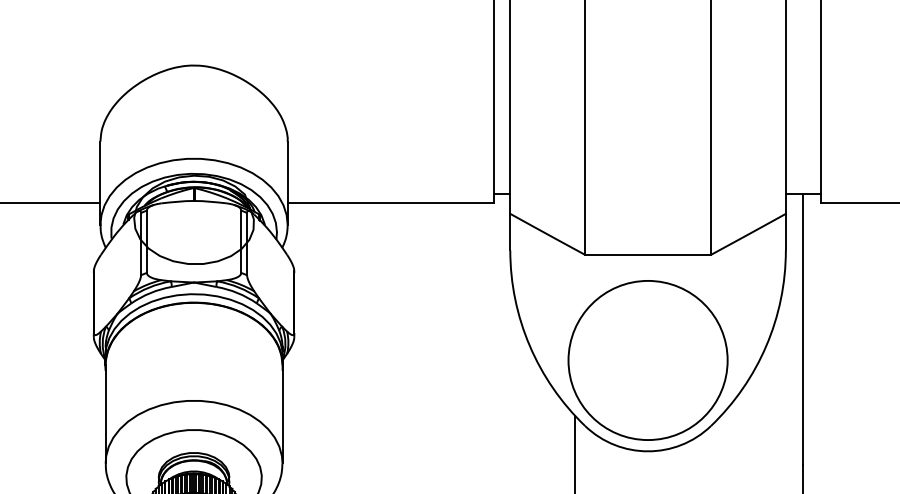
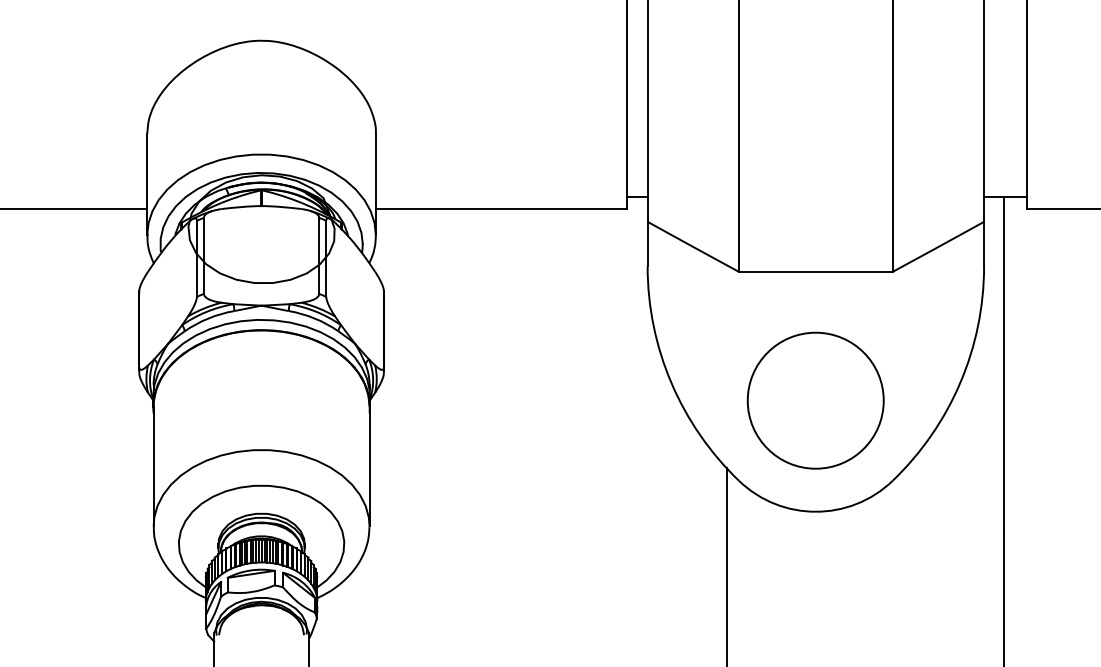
circle: (647, 360) -> (815, 400), size x0.7

